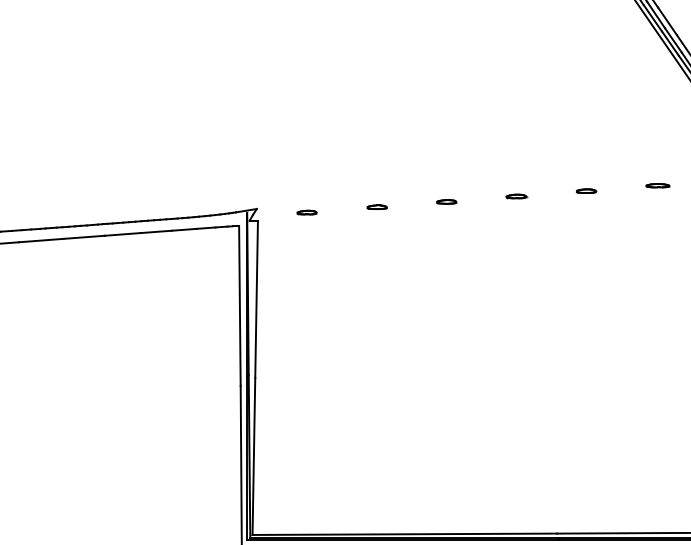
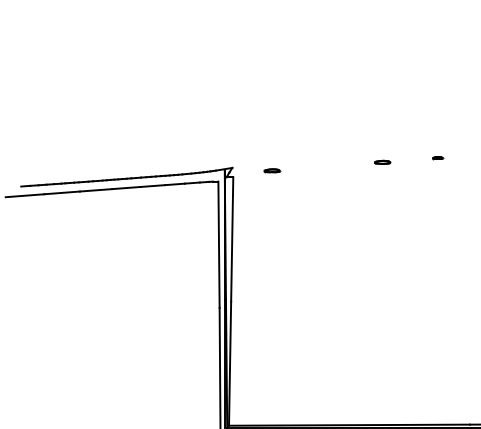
part: (516, 196) -> (437, 158), size x0.6
part: (376, 206) -> (327, 165), removed

